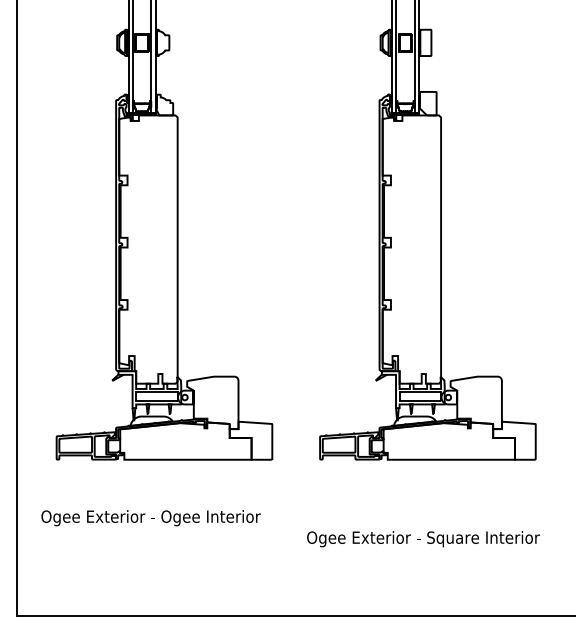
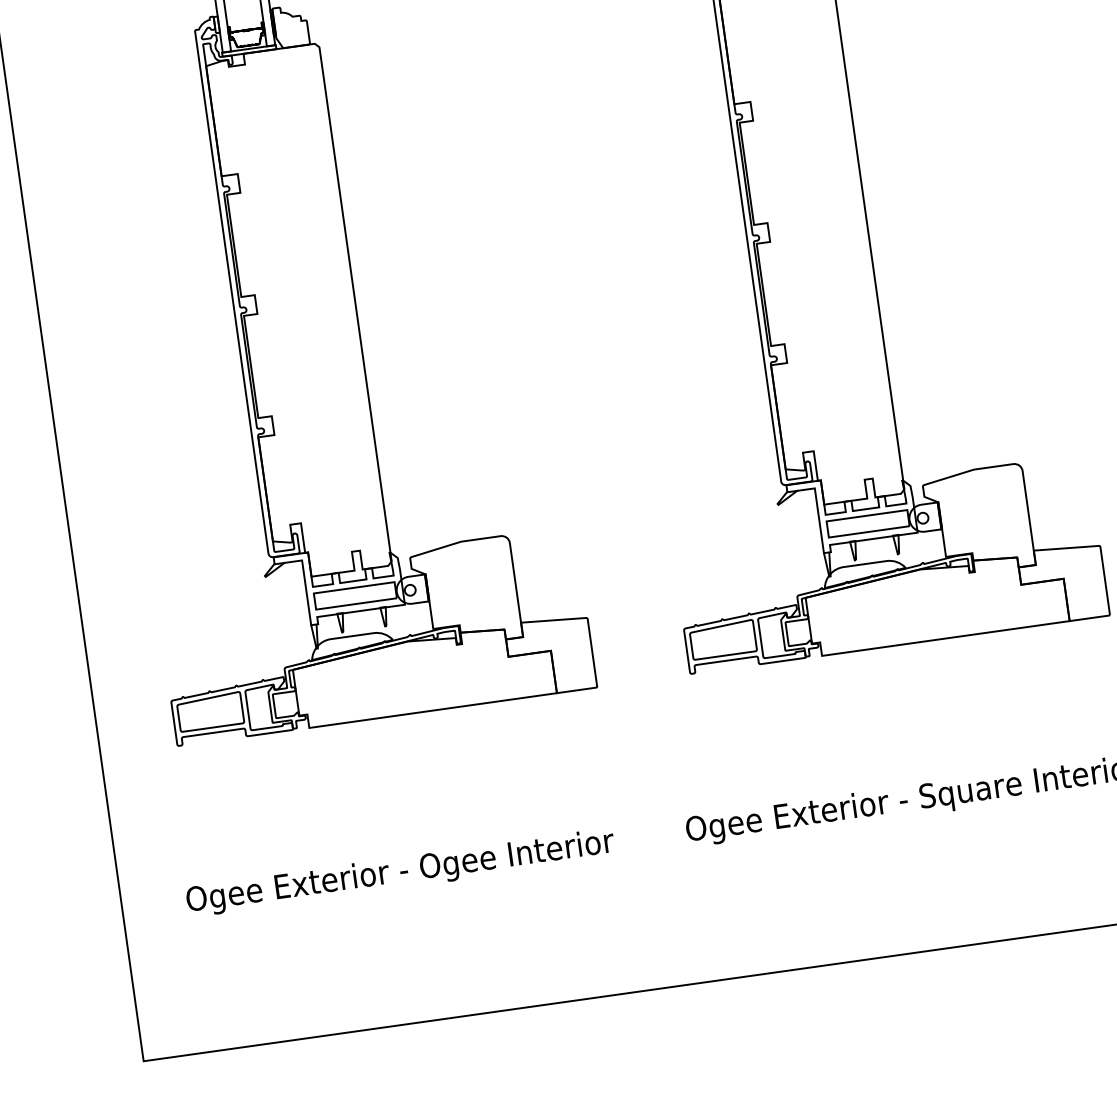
text: (150, 518) -> (399, 873), moved

